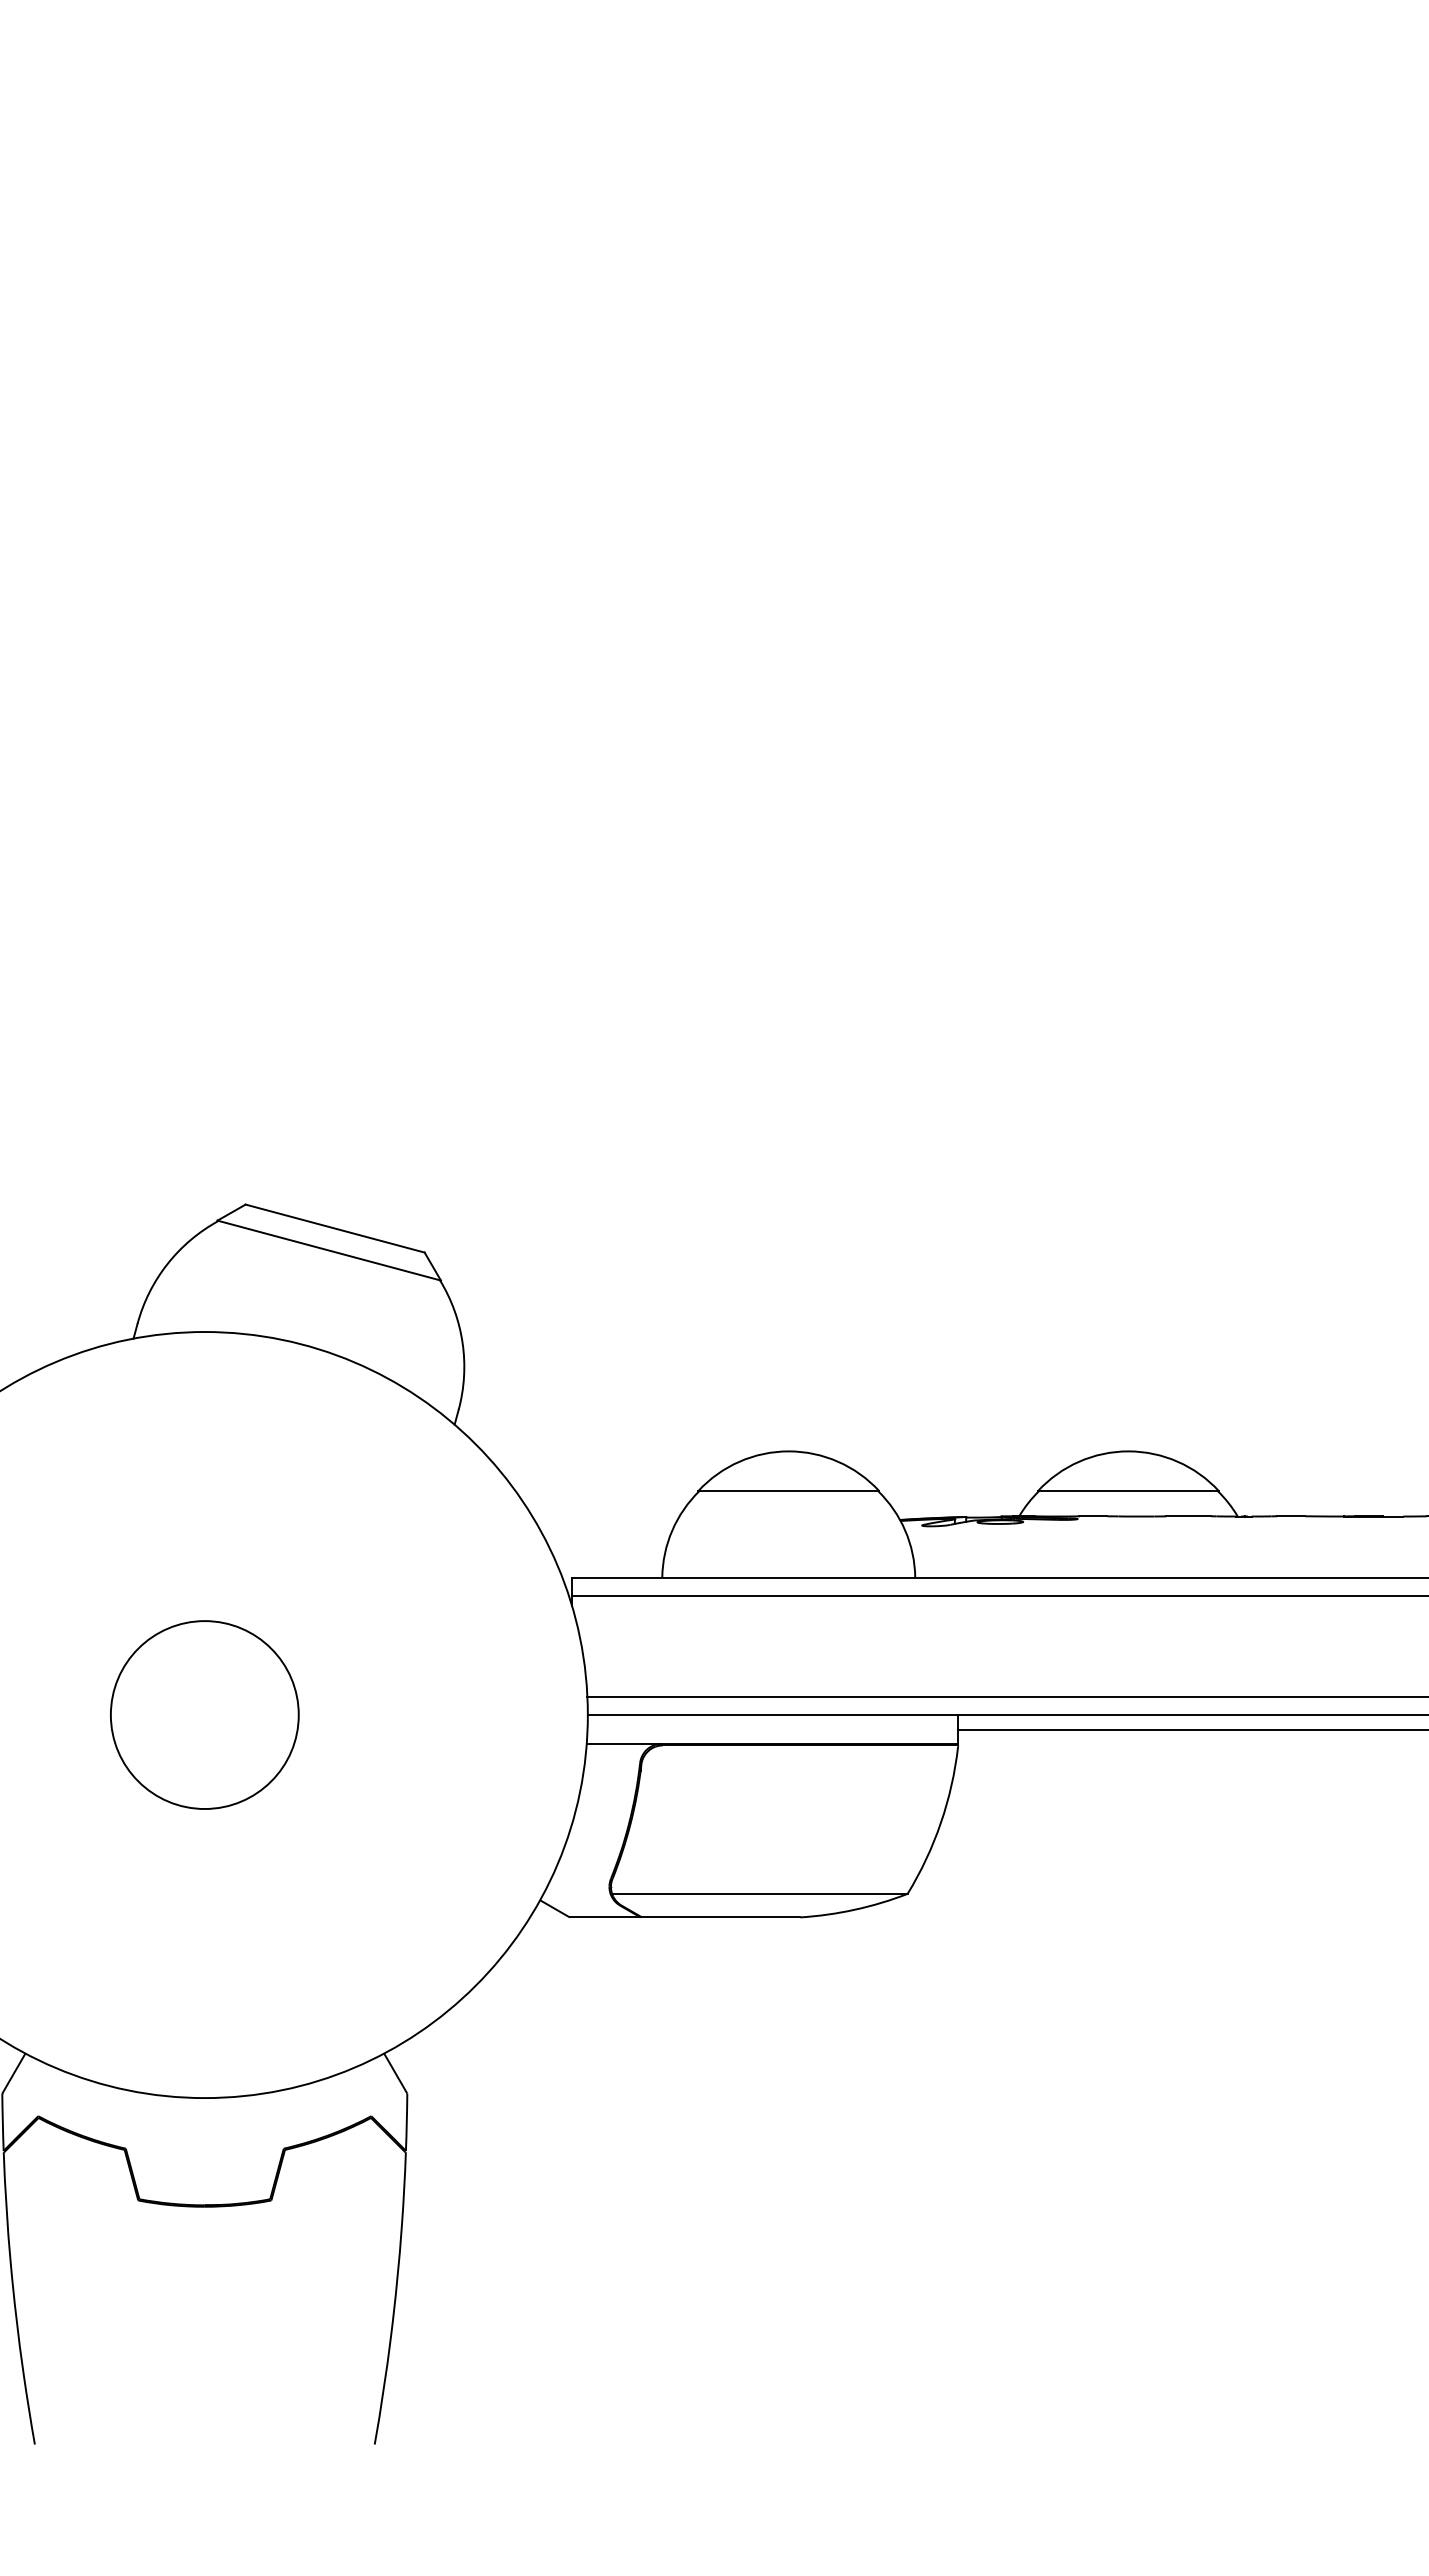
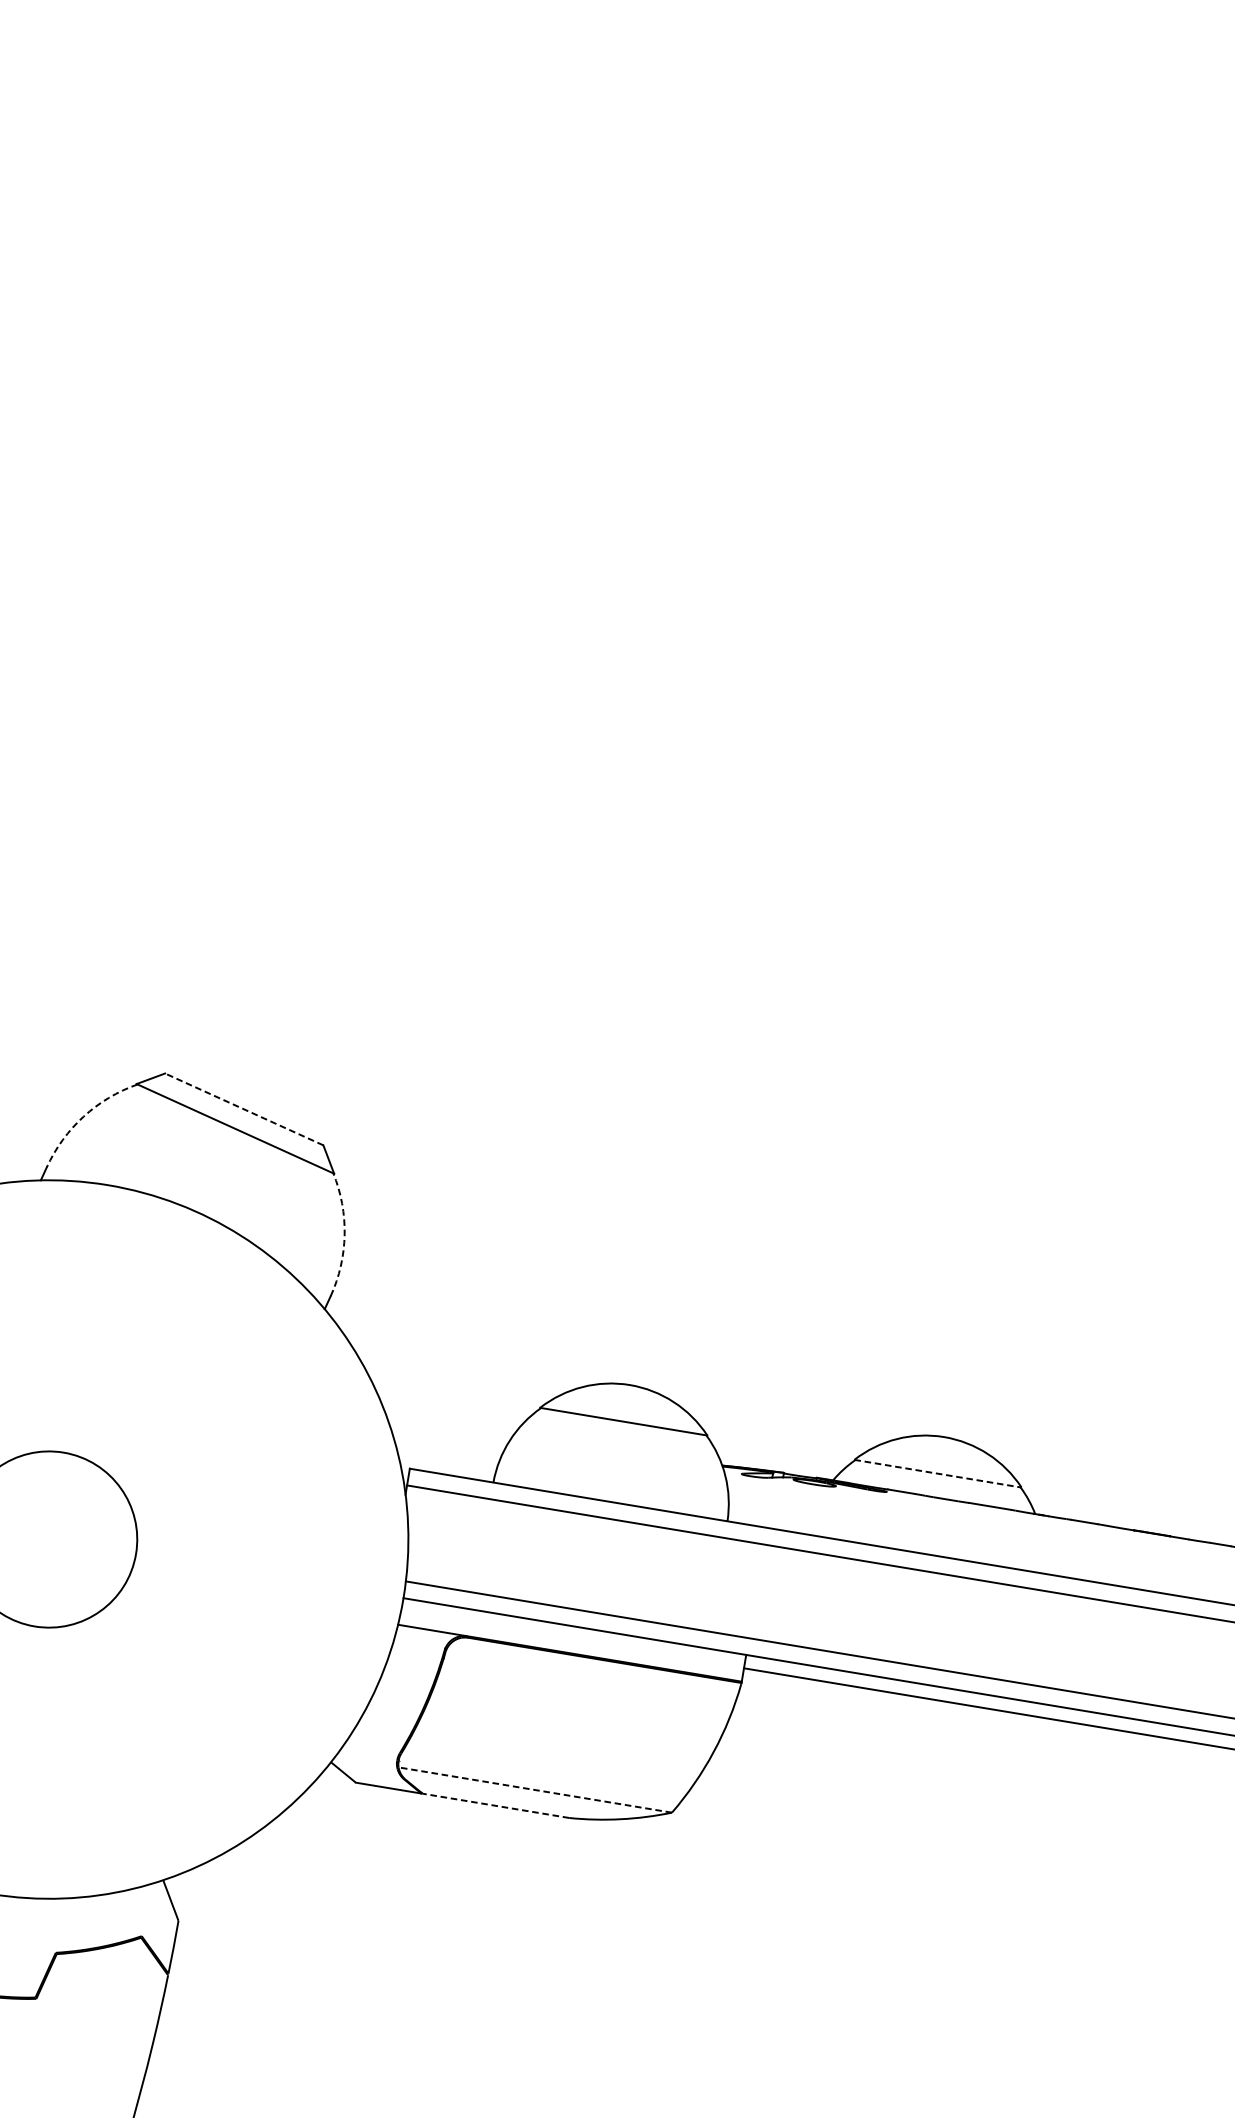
line: (335, 1228) -> (244, 1109), solid -> dashed
arc: (167, 1264) -> (83, 1116), solid -> dashed
arc: (462, 1343) -> (344, 1235), solid -> dashed
line: (1128, 1491) -> (937, 1474), solid -> dashed
line: (759, 1893) -> (535, 1789), solid -> dashed
line: (720, 1917) -> (495, 1805), solid -> dashed

